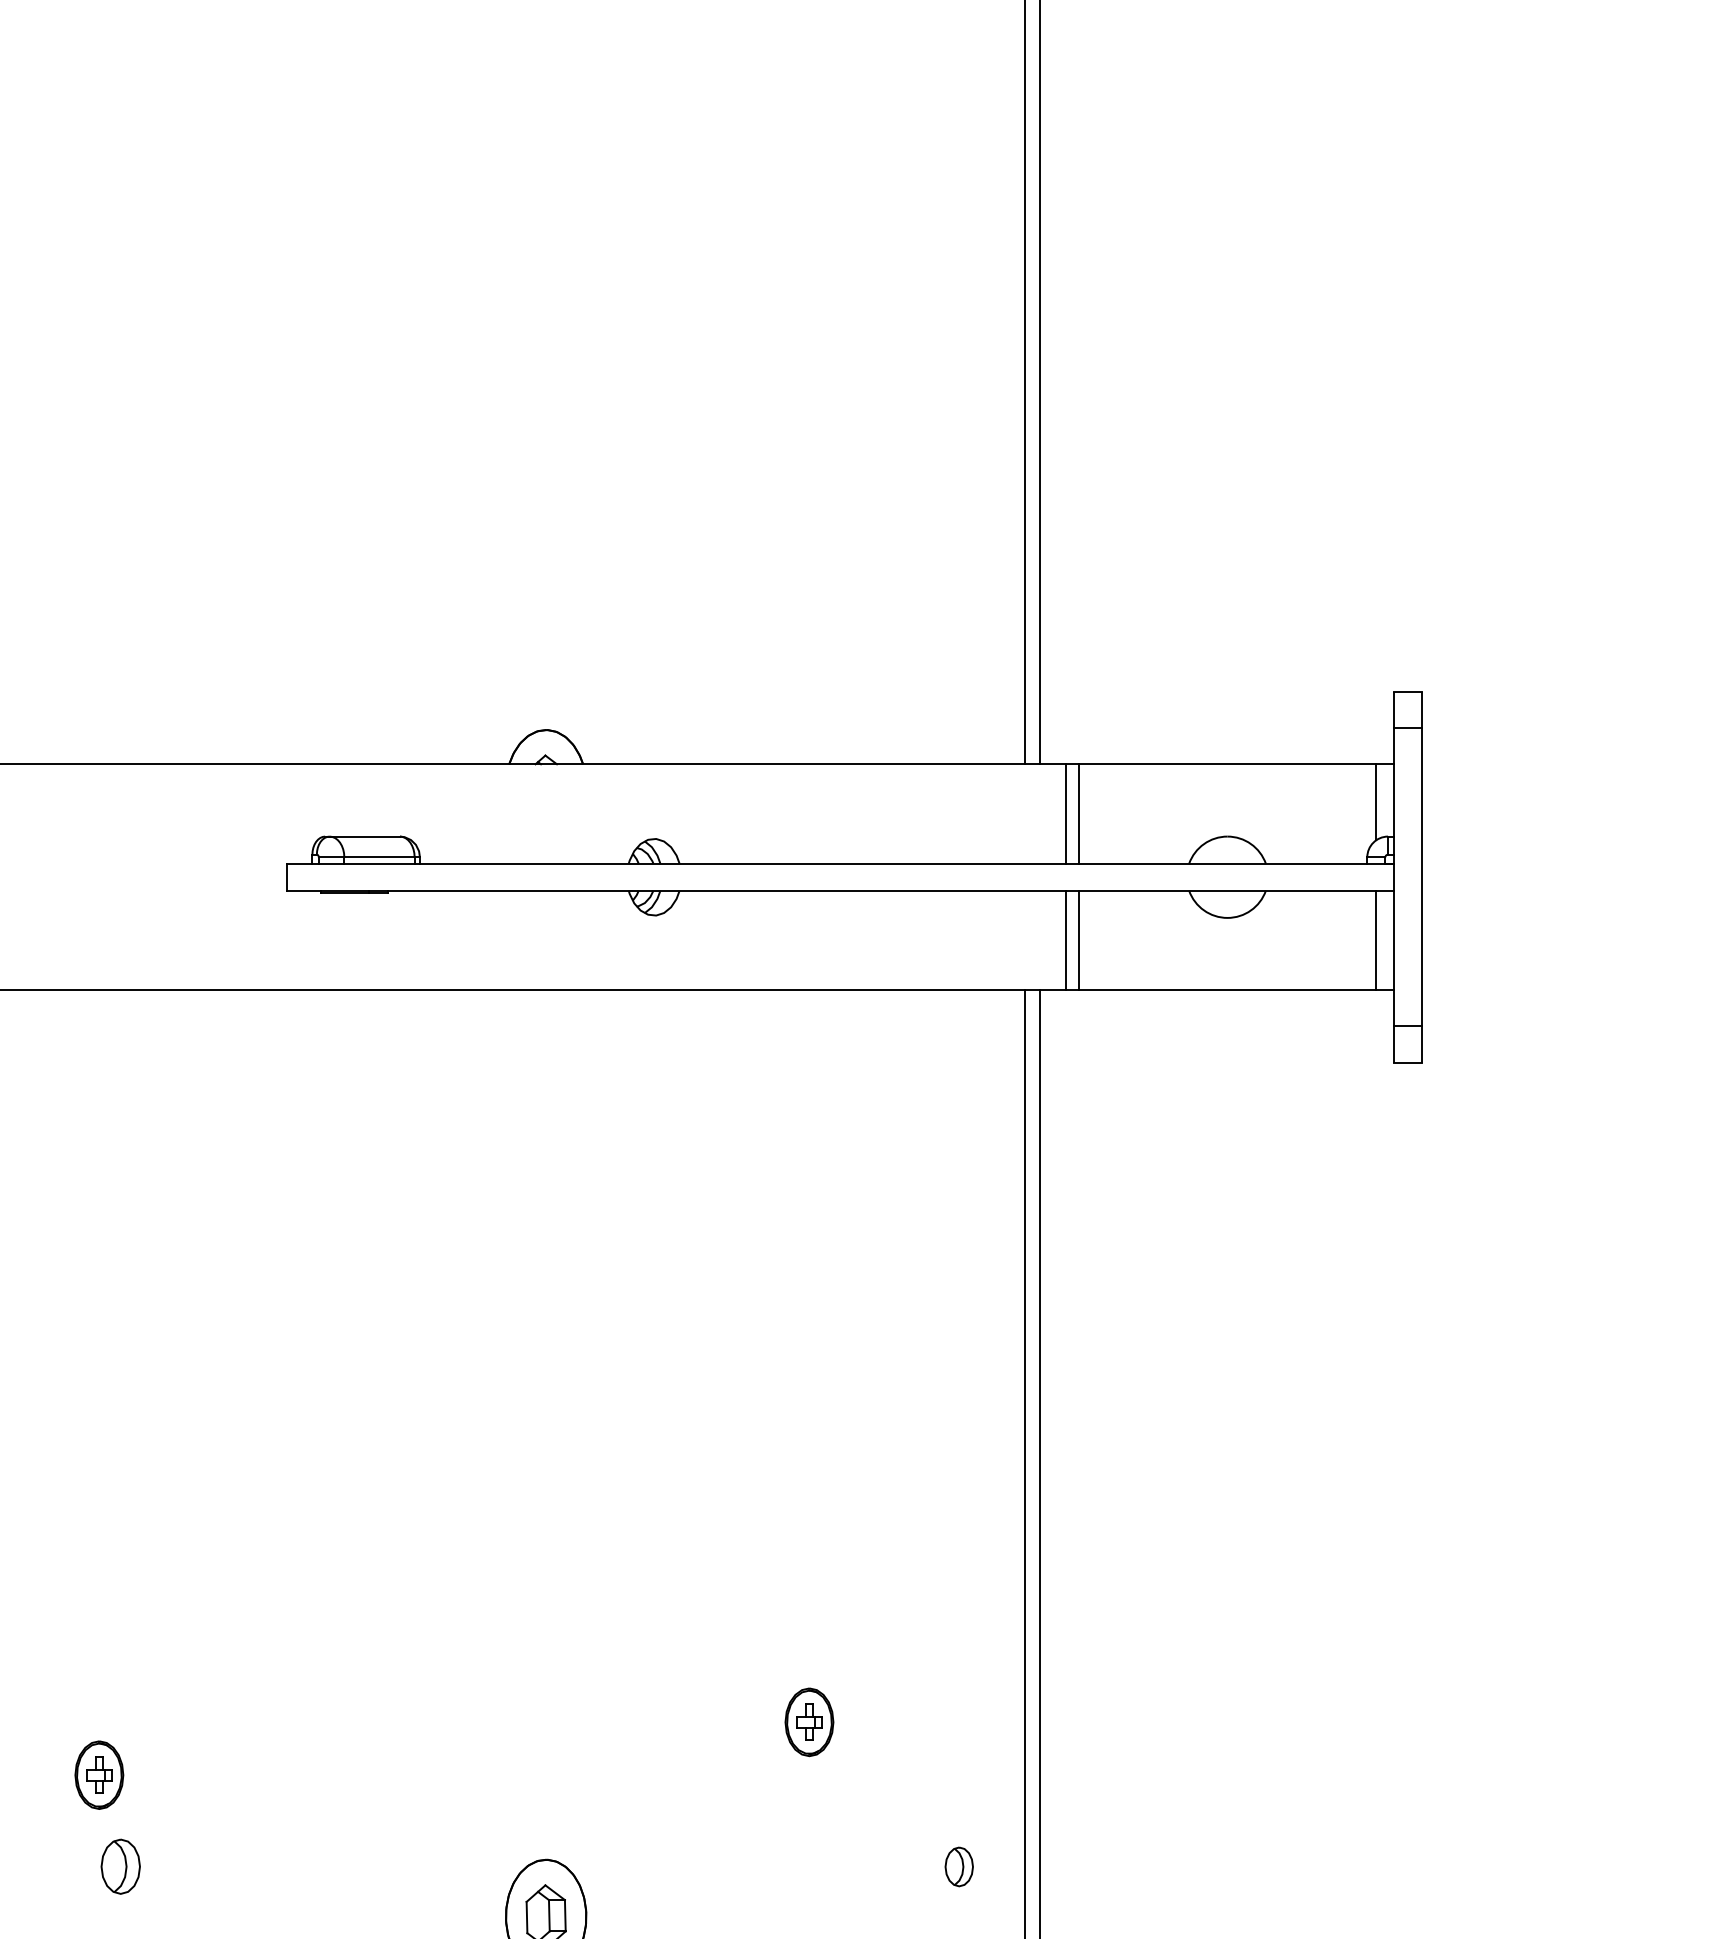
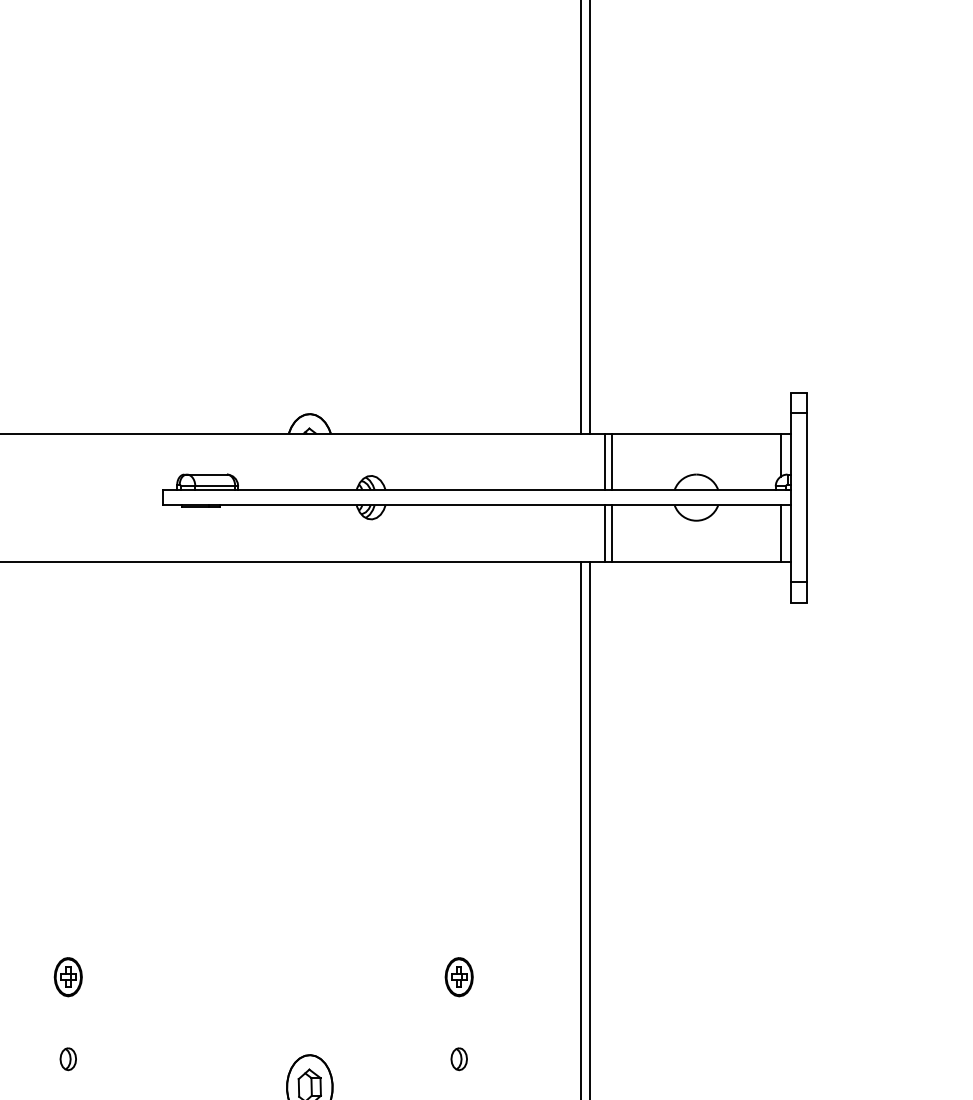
part: (97, 1775) -> (67, 977), moved
part: (119, 1867) -> (67, 1059), size x0.71
part: (957, 1867) -> (458, 1059), moved

